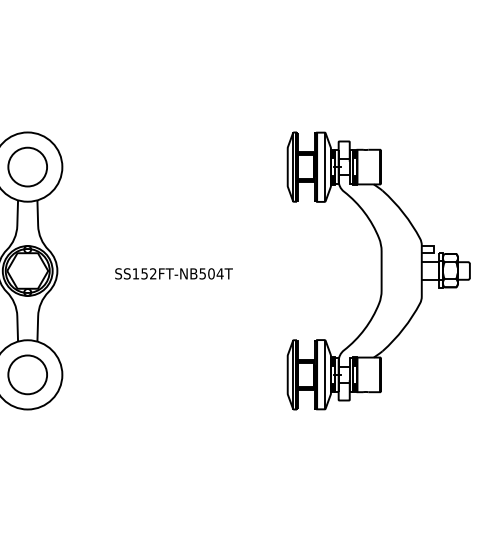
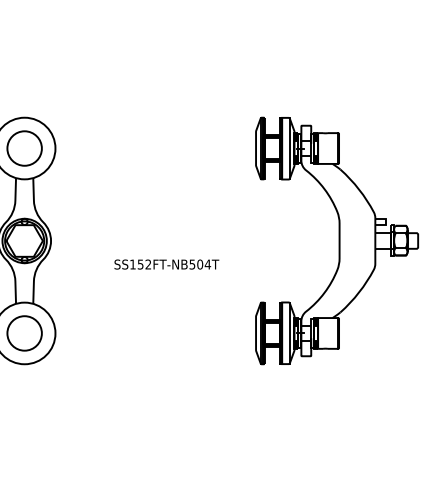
text: (173, 273) -> (166, 264), moved

